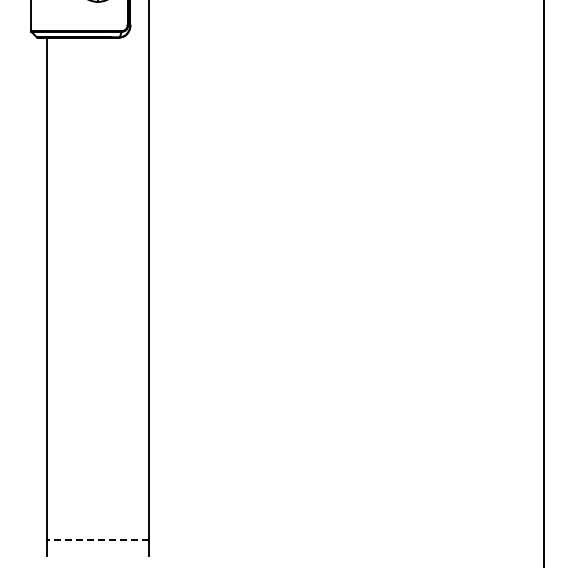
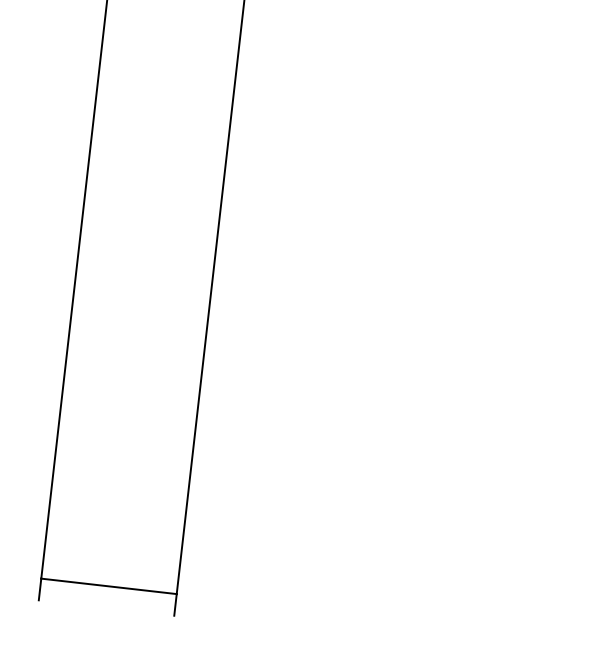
line: (97, 539) -> (108, 585), dashed -> solid

